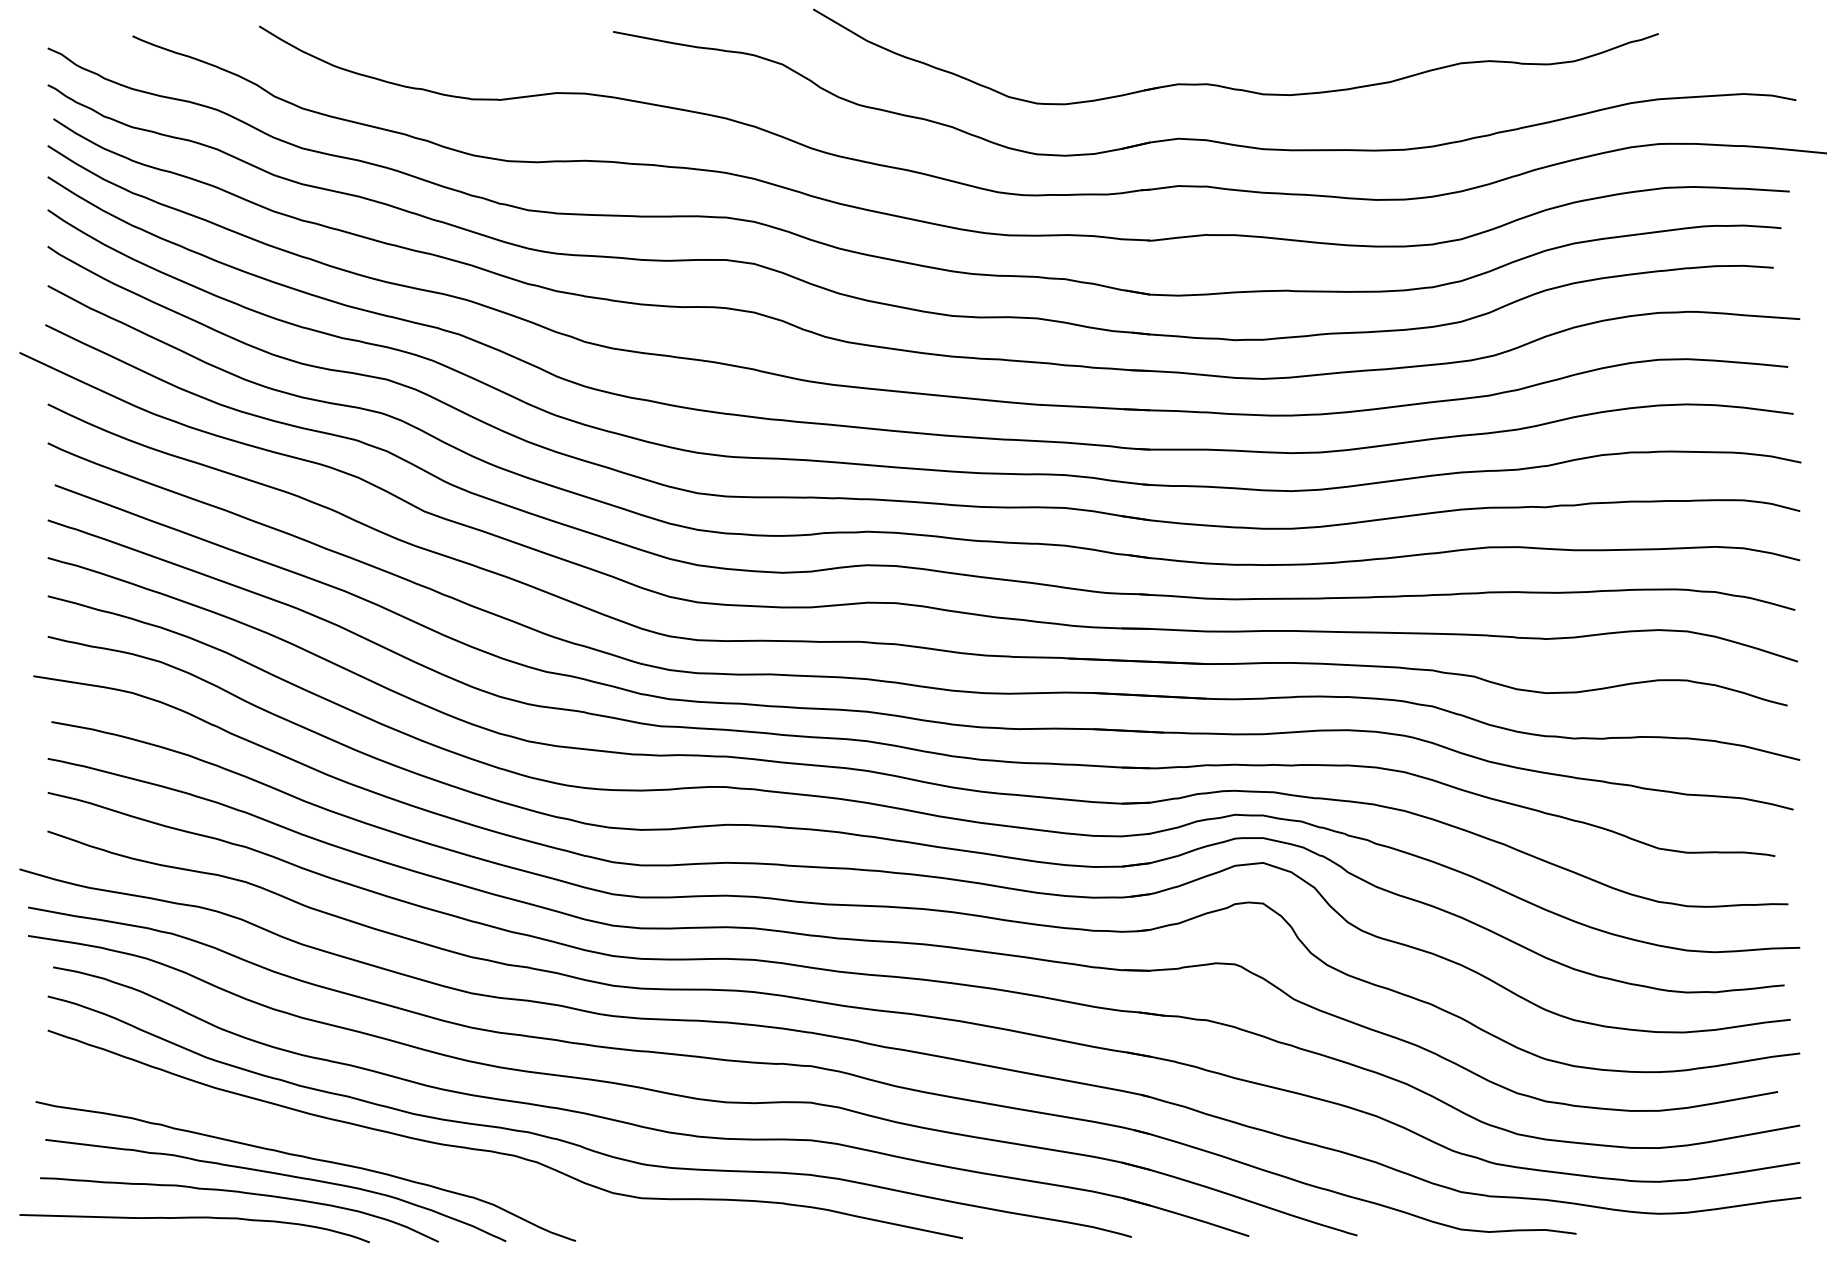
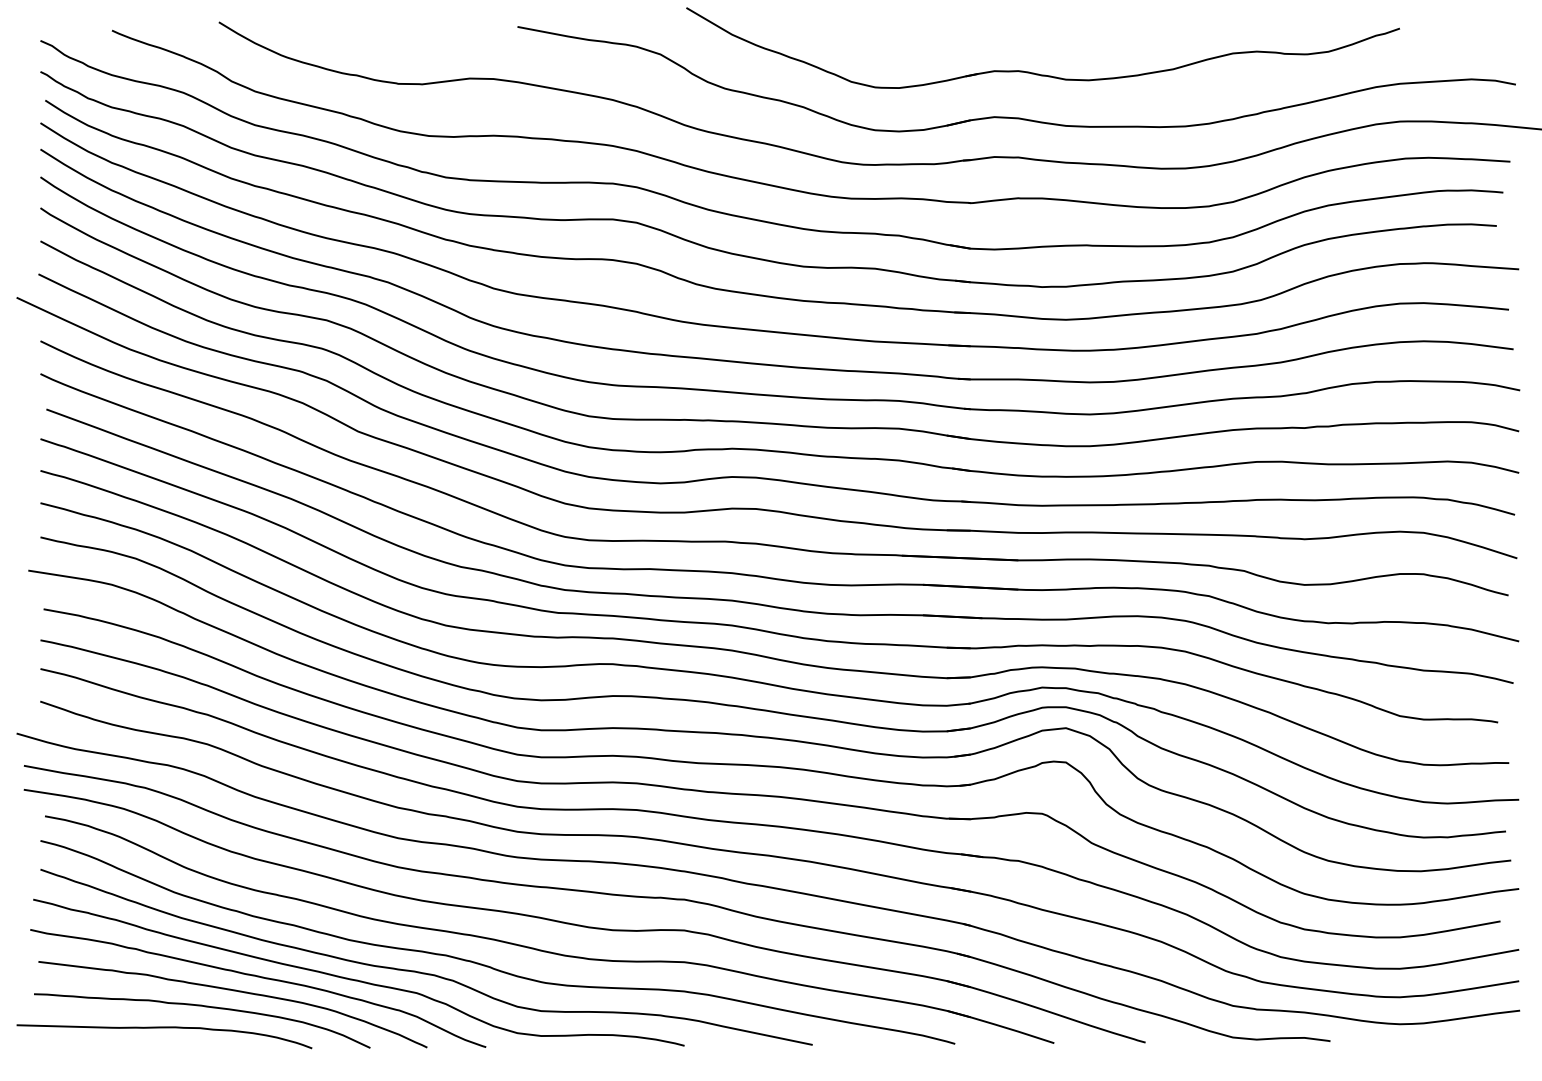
curve: (421, 1160) -> (355, 979), added

